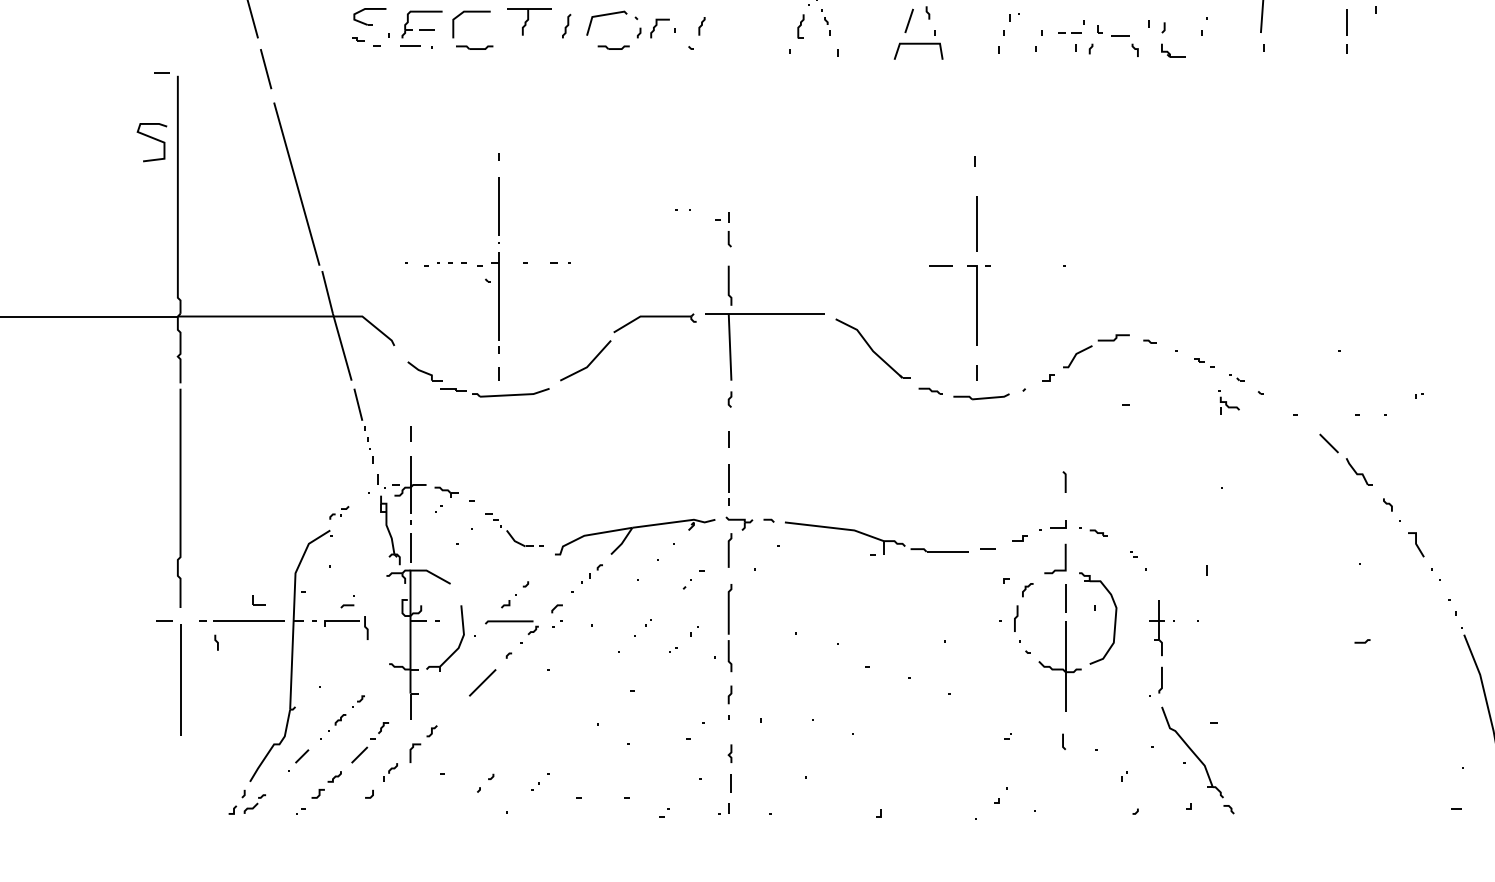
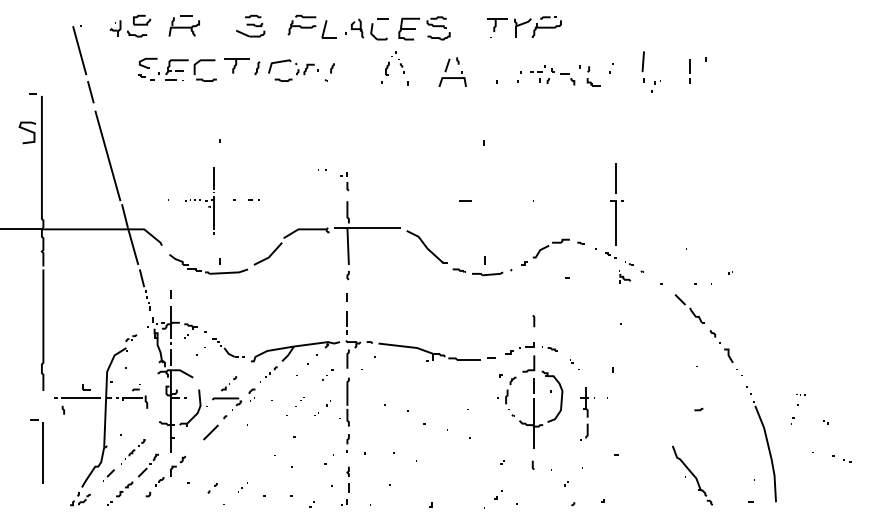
part: (1010, 24) -> (655, 86), moved
part: (462, 264) -> (199, 200), size x0.7
part: (977, 271) -> (616, 204), moved
part: (168, 677) -> (36, 451), moved
part: (1197, 760) -> (692, 475), moved

